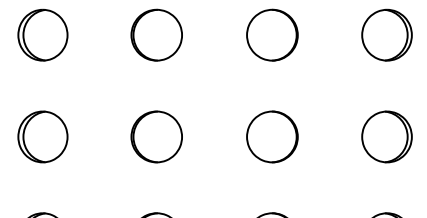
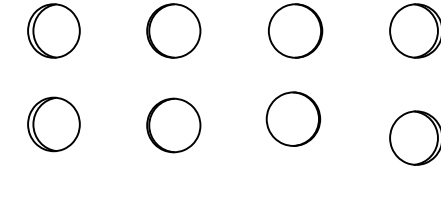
part: (42, 136) -> (53, 123), moved
part: (156, 136) -> (173, 125), moved
part: (272, 136) -> (293, 118), moved

